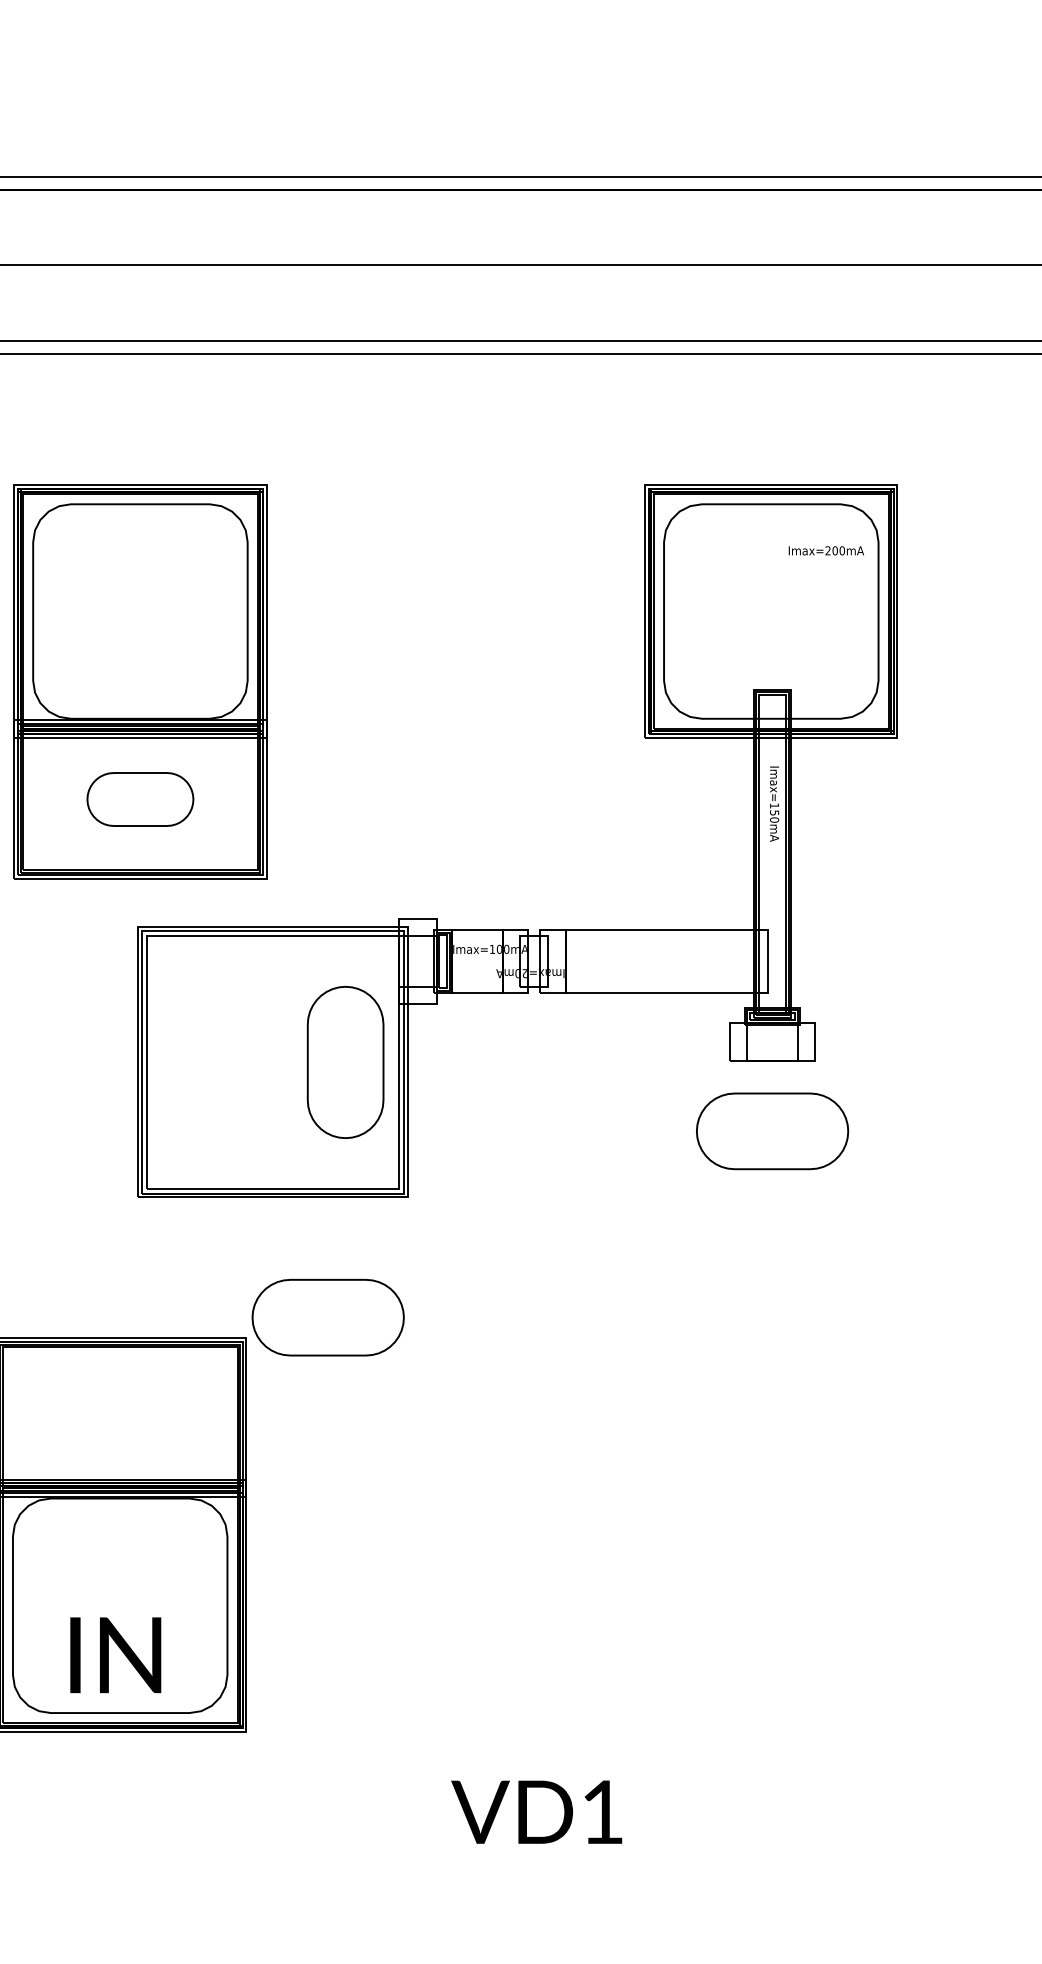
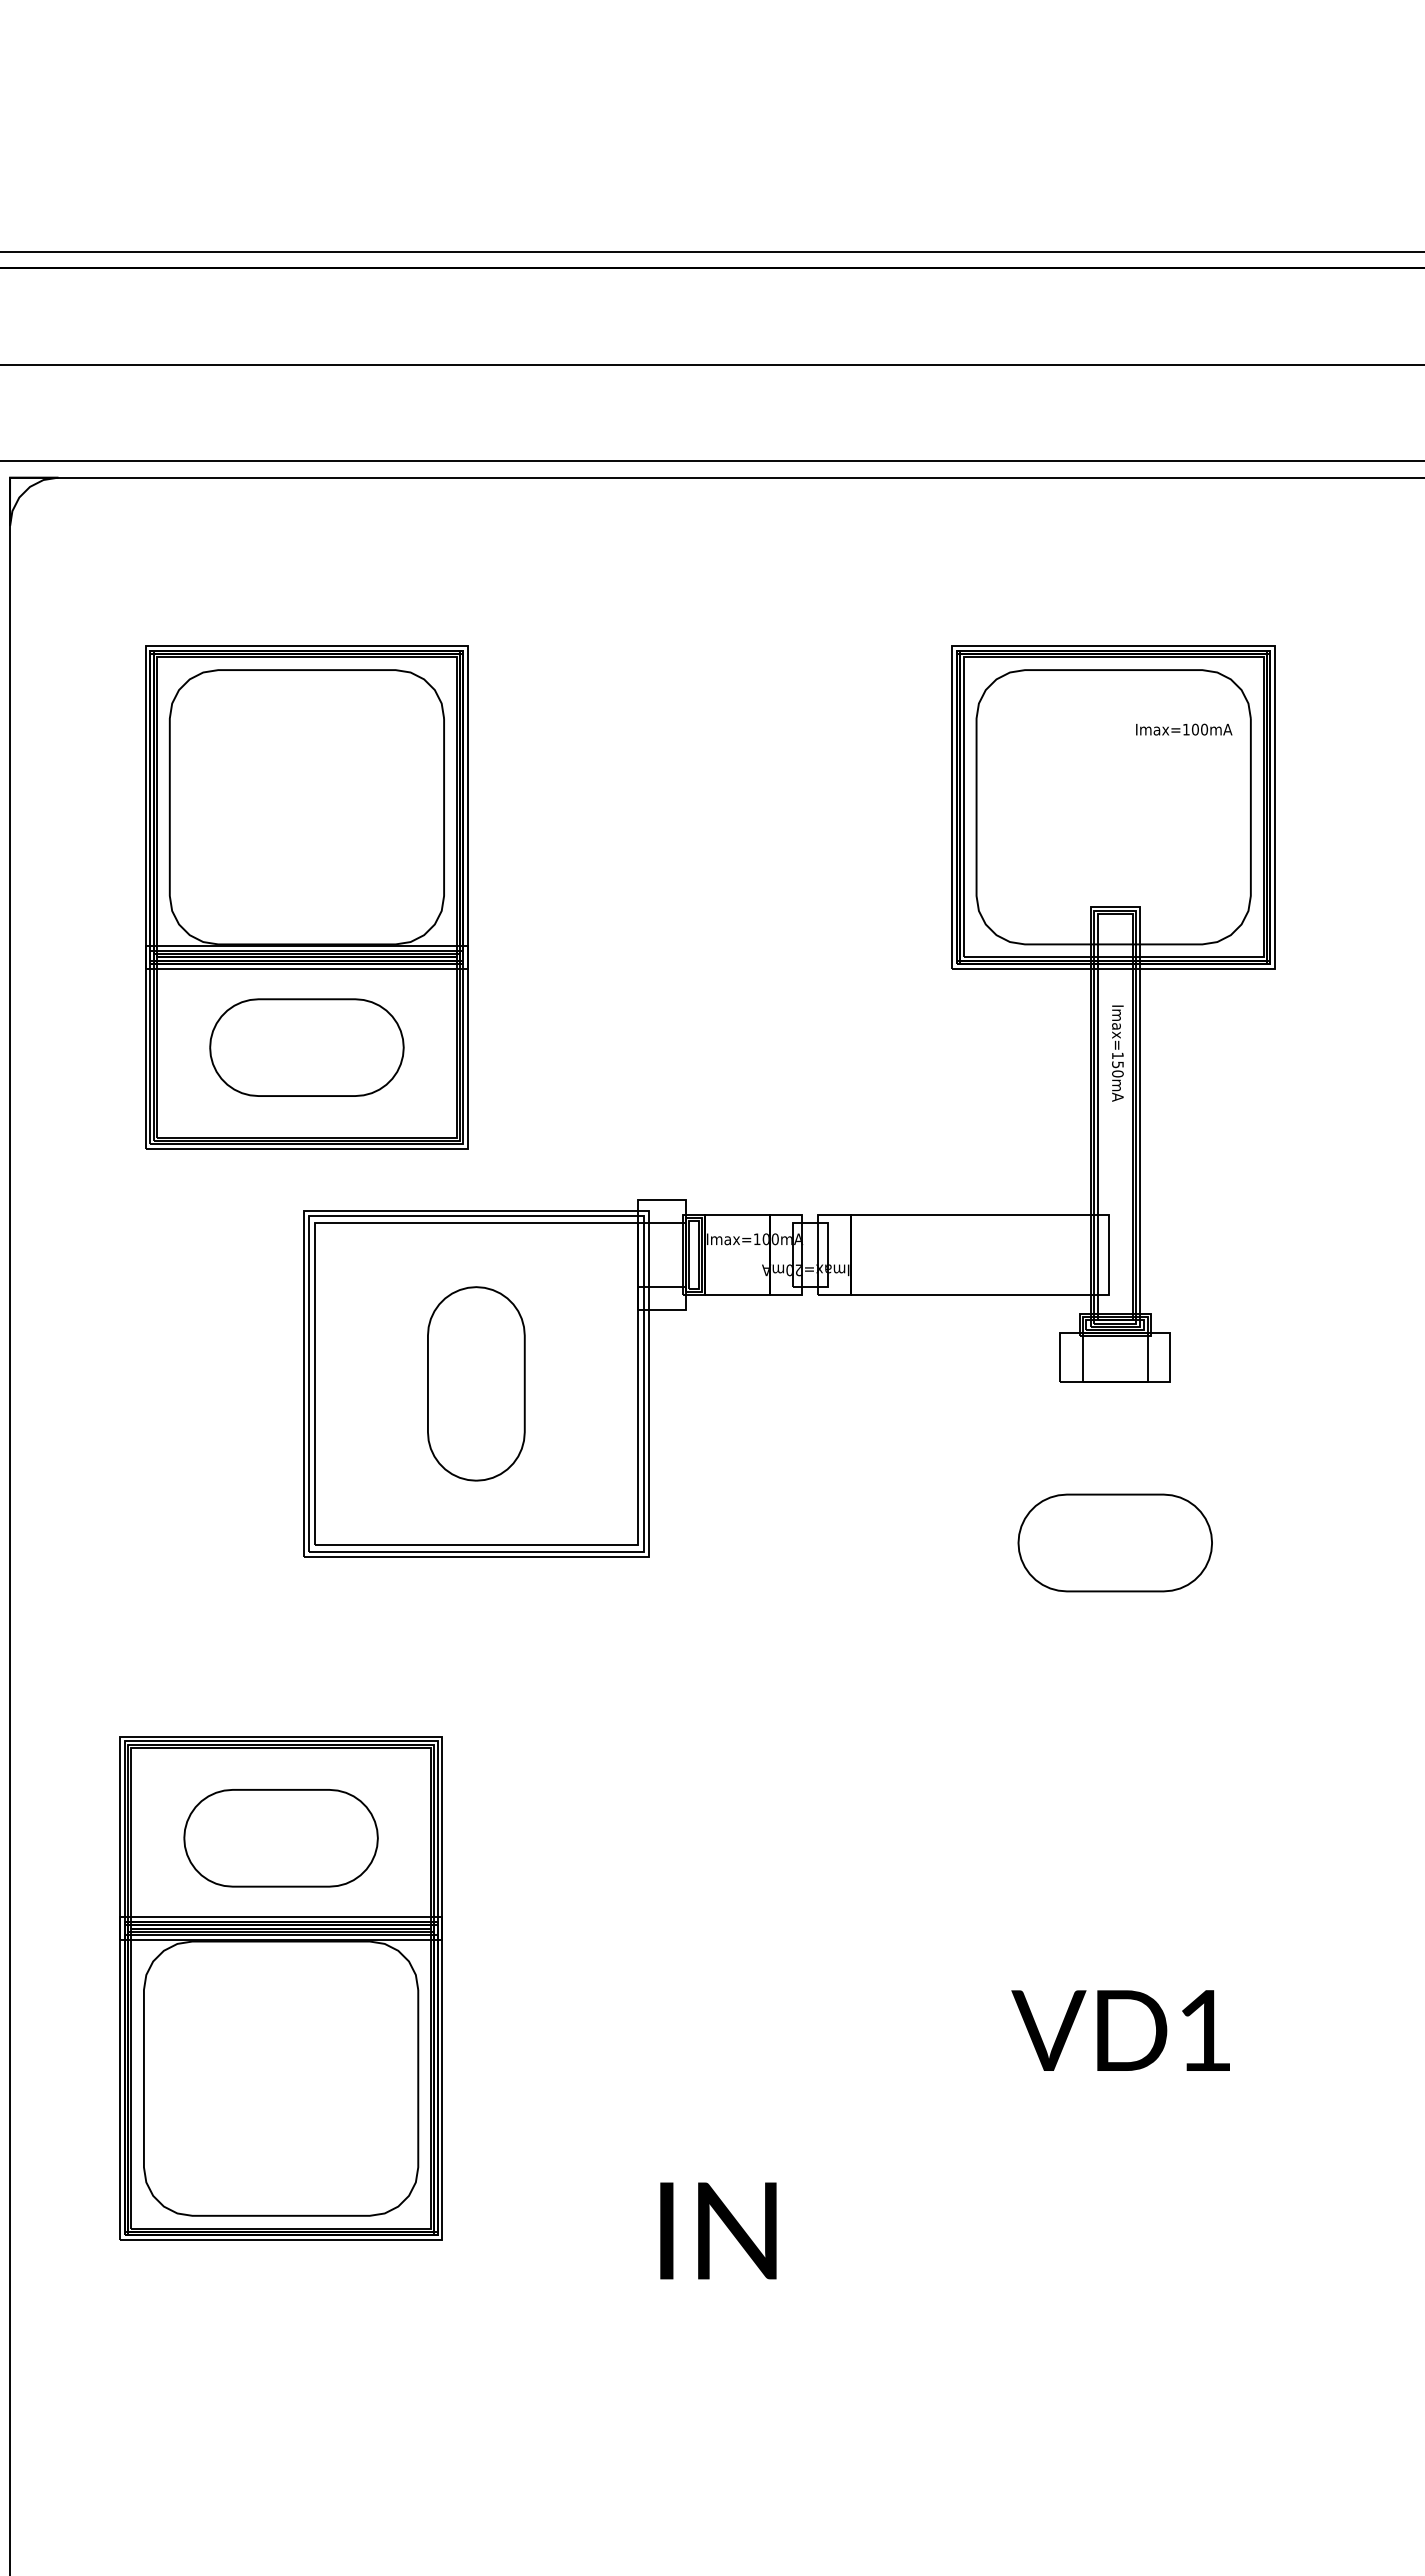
text: (828, 550) -> (1186, 729), Imax=200mA -> Imax=100mA
part: (140, 799) -> (306, 1047), size x1.43
part: (345, 1062) -> (476, 1383), moved
part: (771, 1130) -> (1114, 1542), moved
part: (327, 1317) -> (280, 1838), moved
text: (115, 1654) -> (718, 2230), moved
text: (536, 1812) -> (1120, 2030), moved

